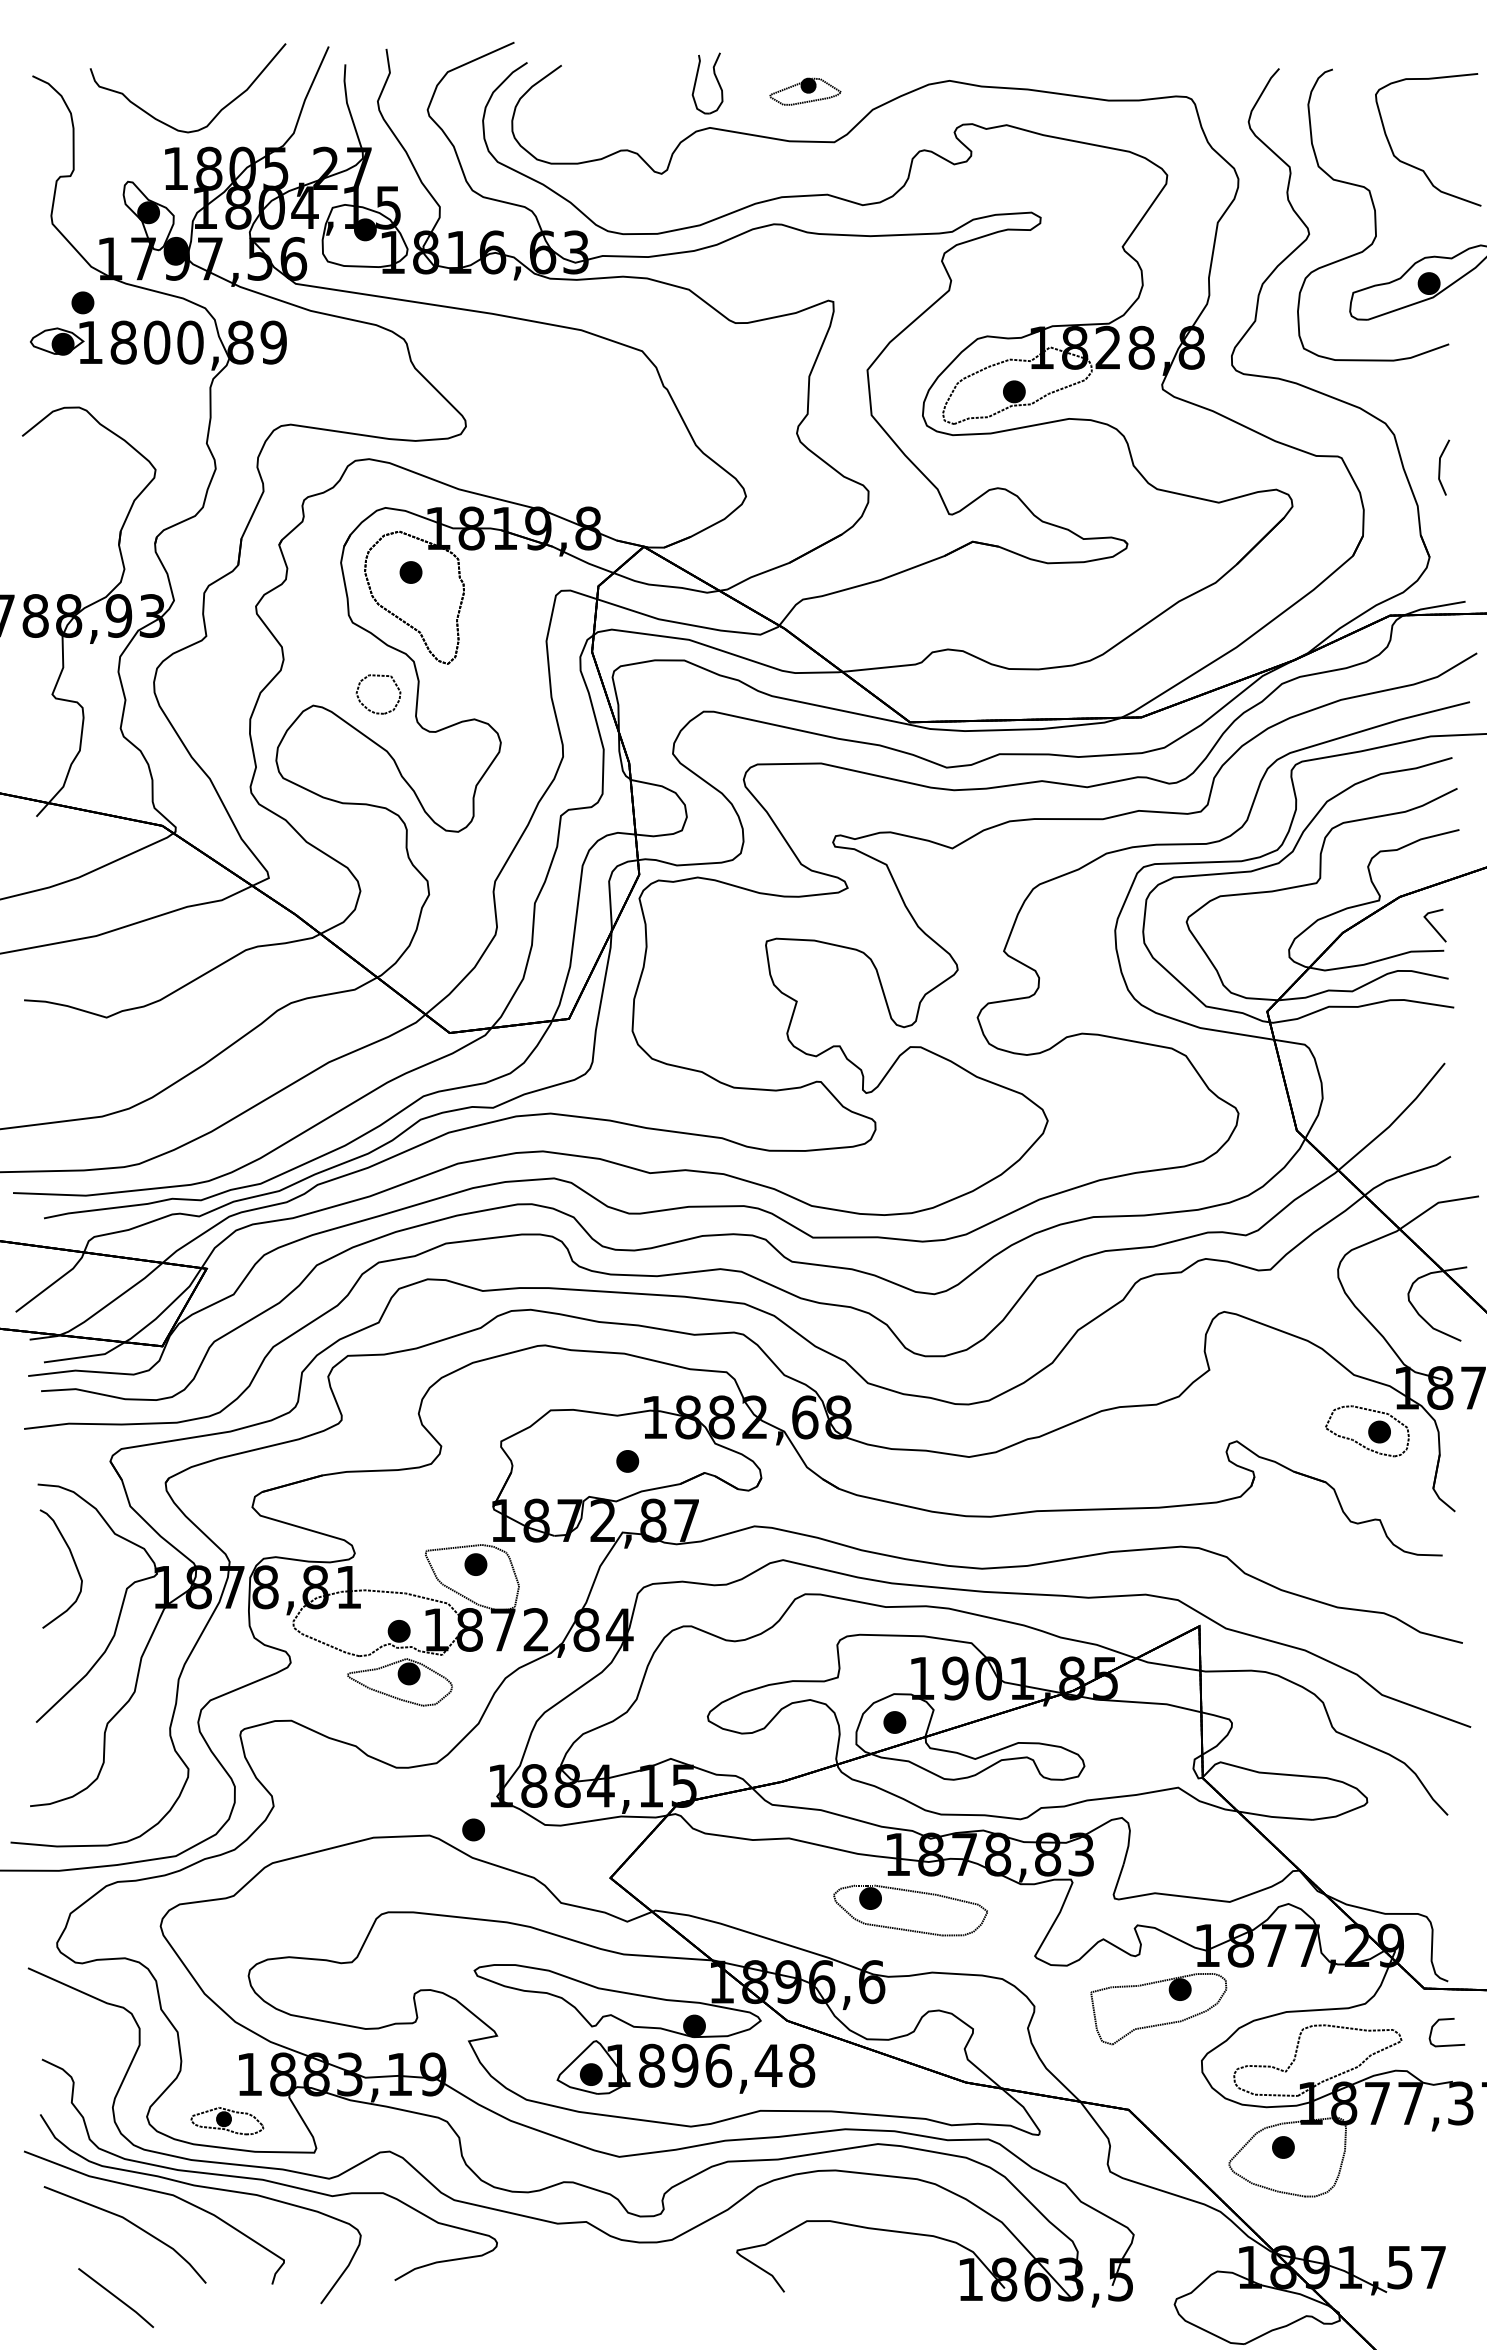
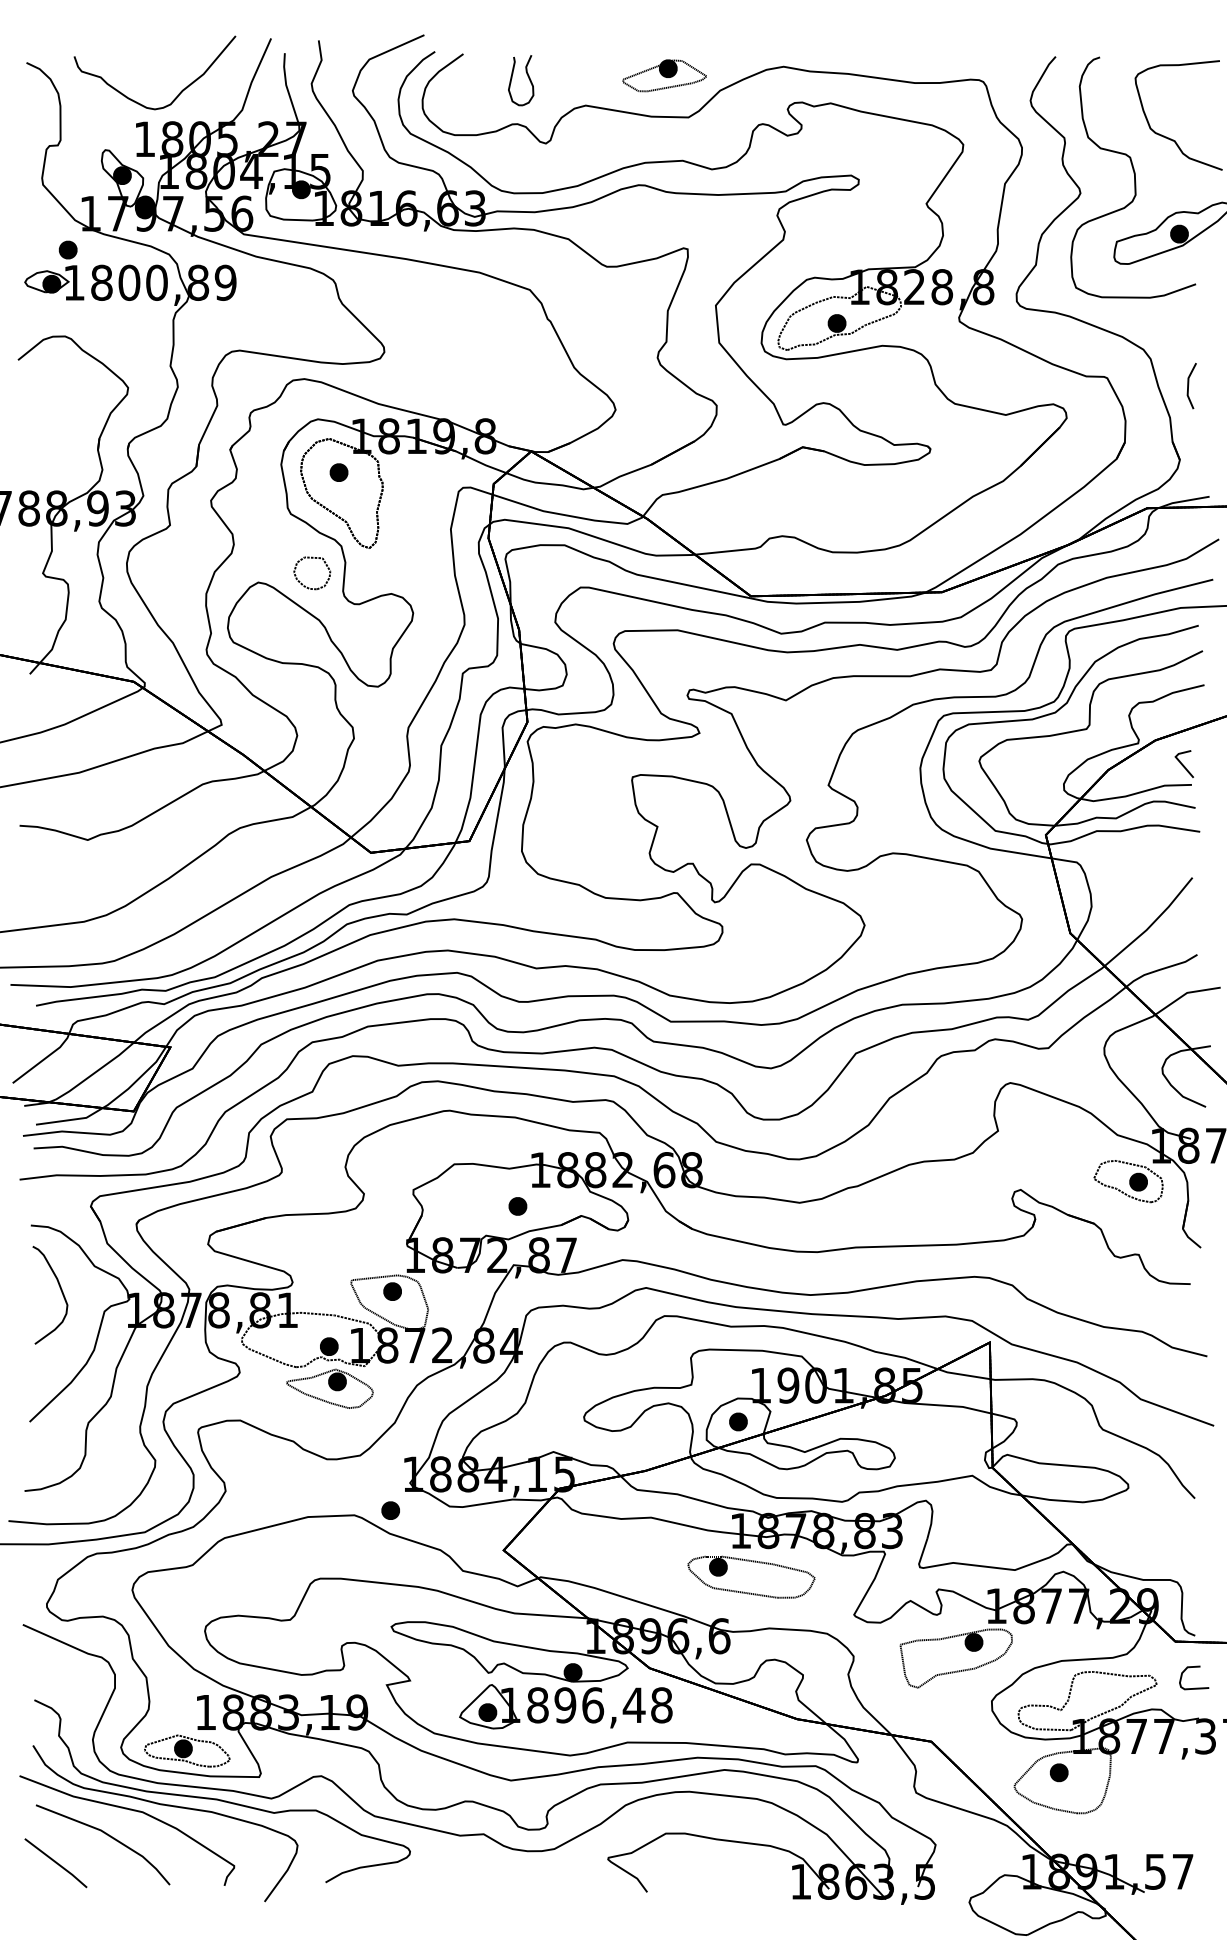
part: (715, 78) -> (527, 76), moved
part: (805, 91) -> (664, 75), size x1.43
part: (227, 2120) -> (187, 1750), size x1.43
part: (115, 2297) -> (55, 1862), moved

